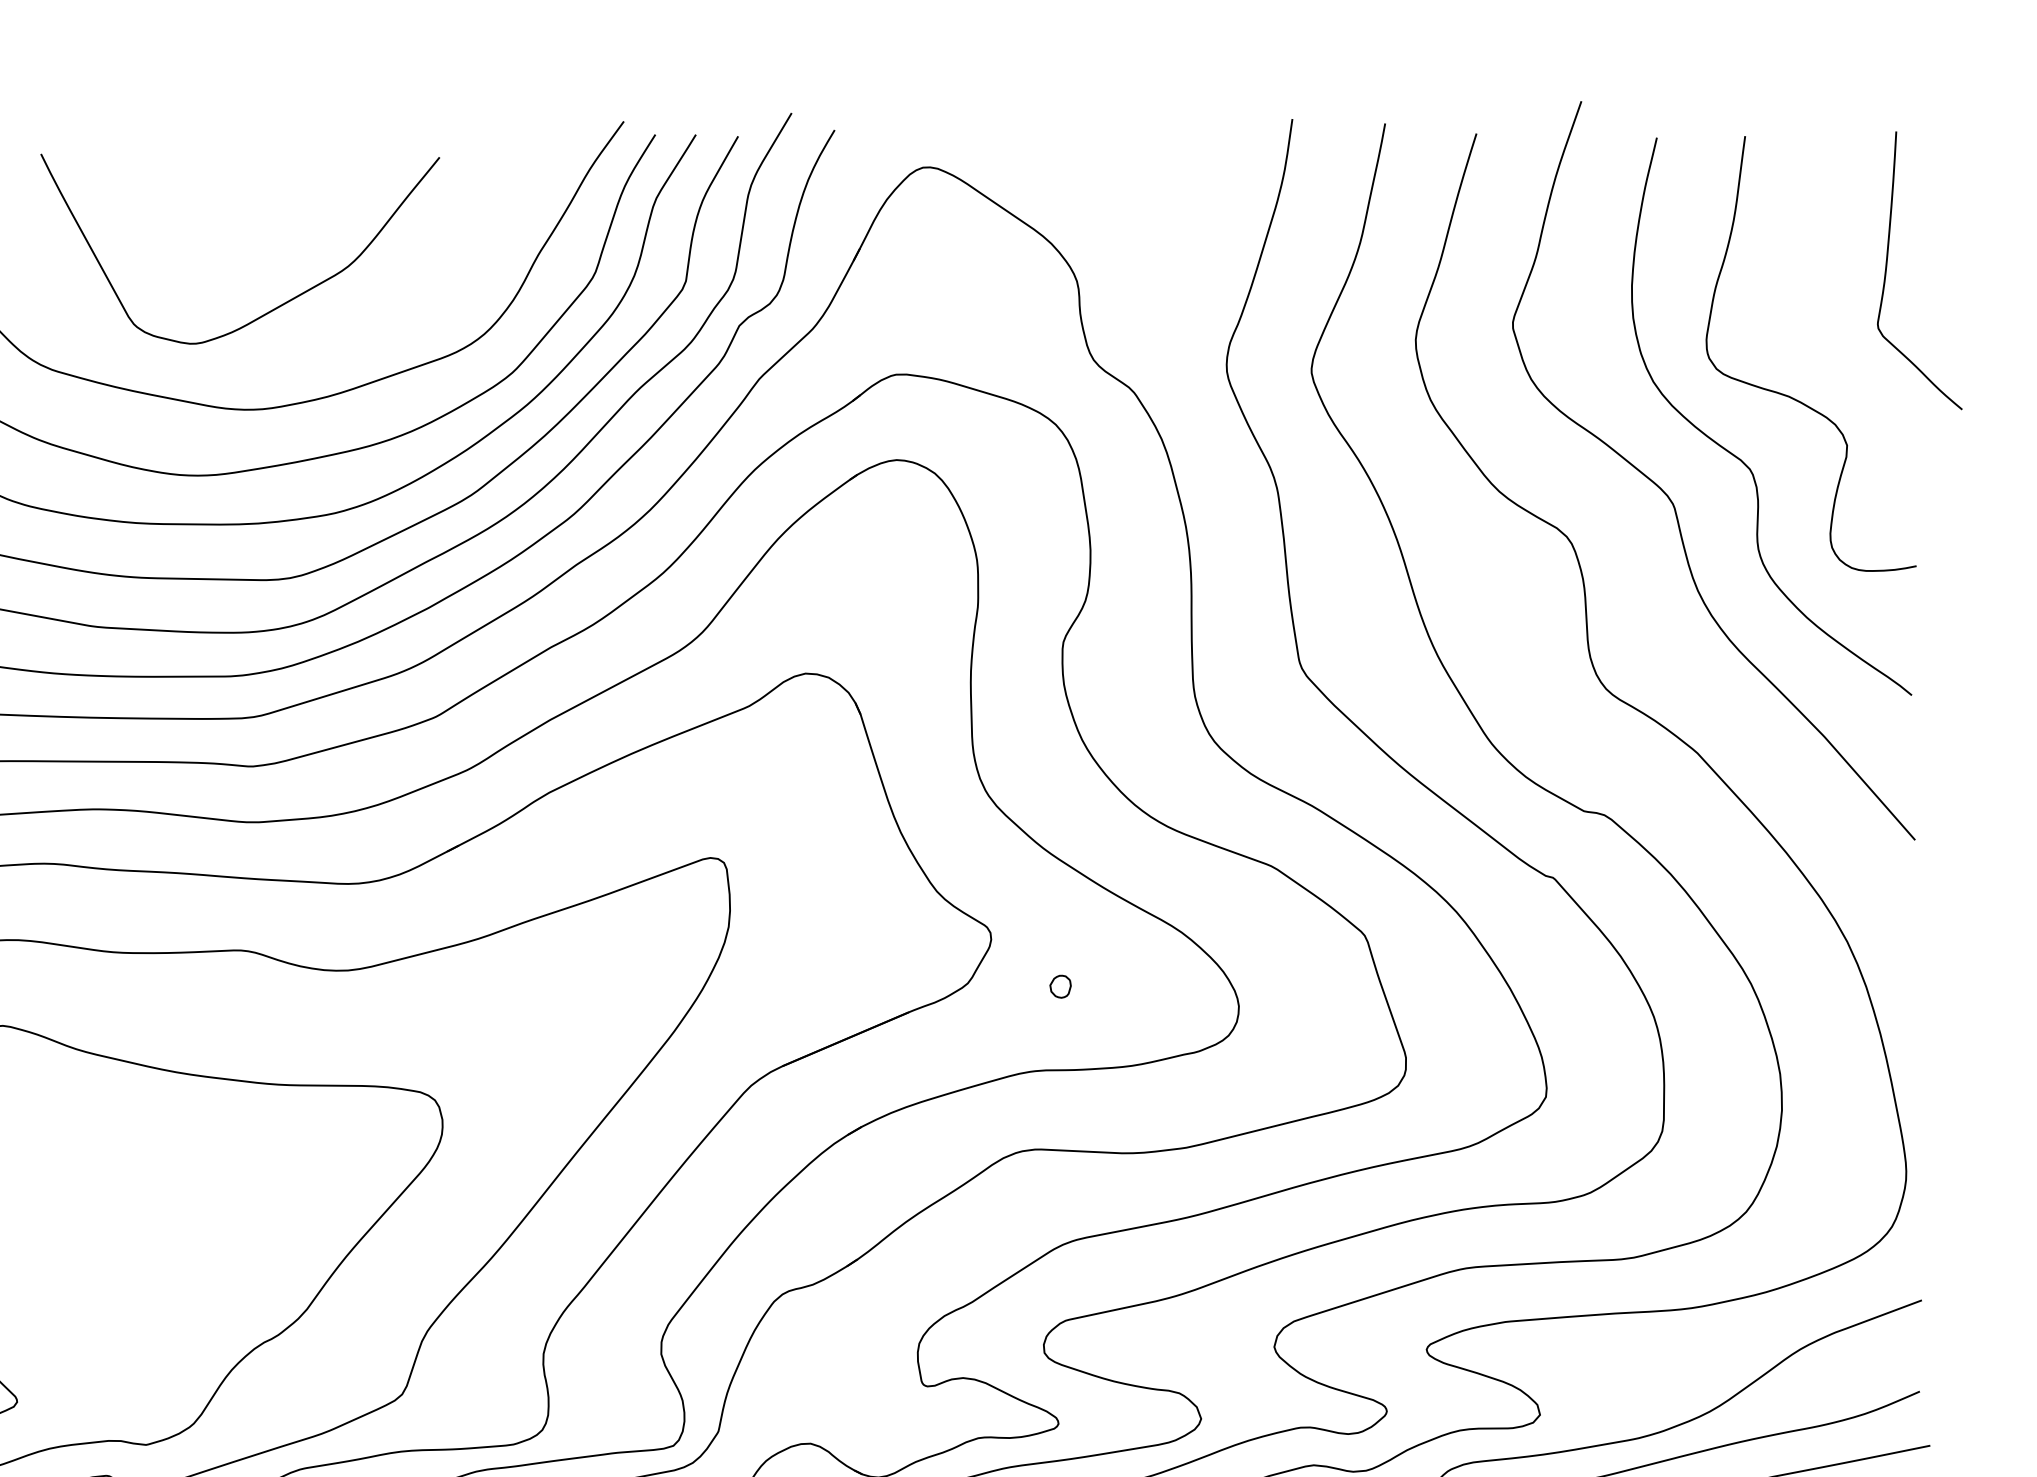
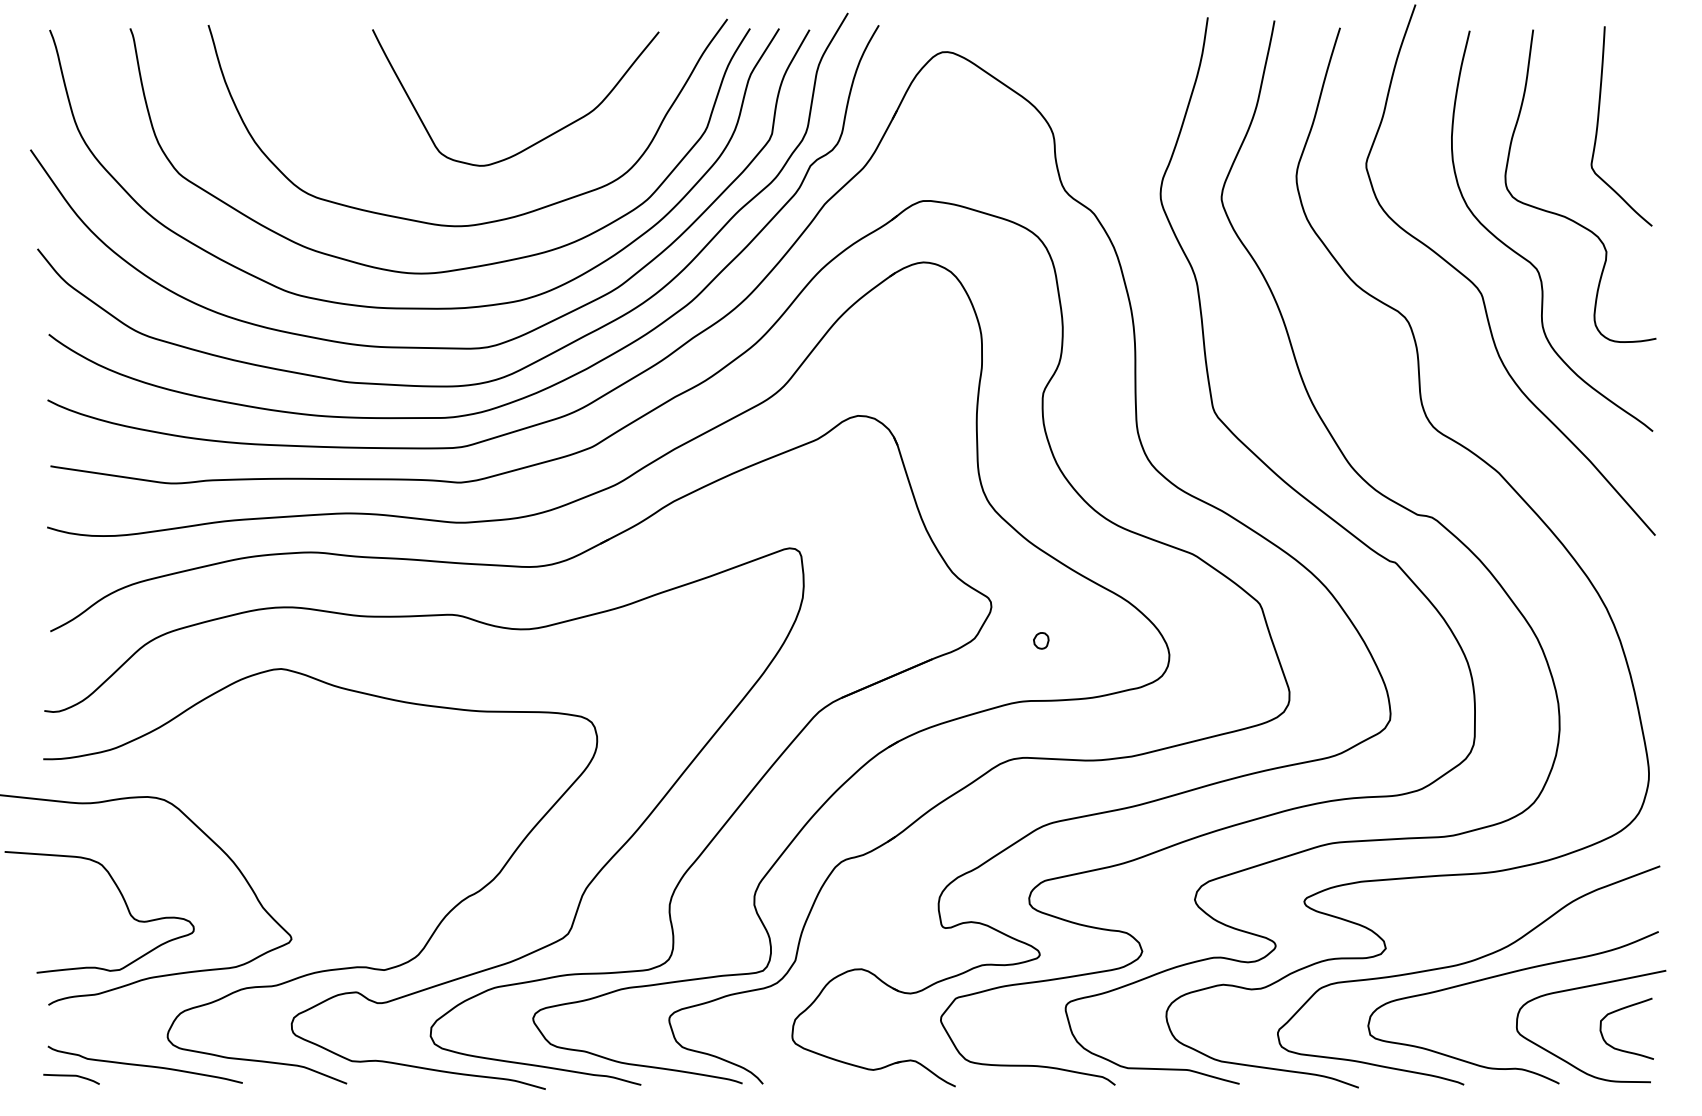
curve: (1887, 270) -> (1598, 126), moved
curve: (277, 305) -> (542, 138), moved

